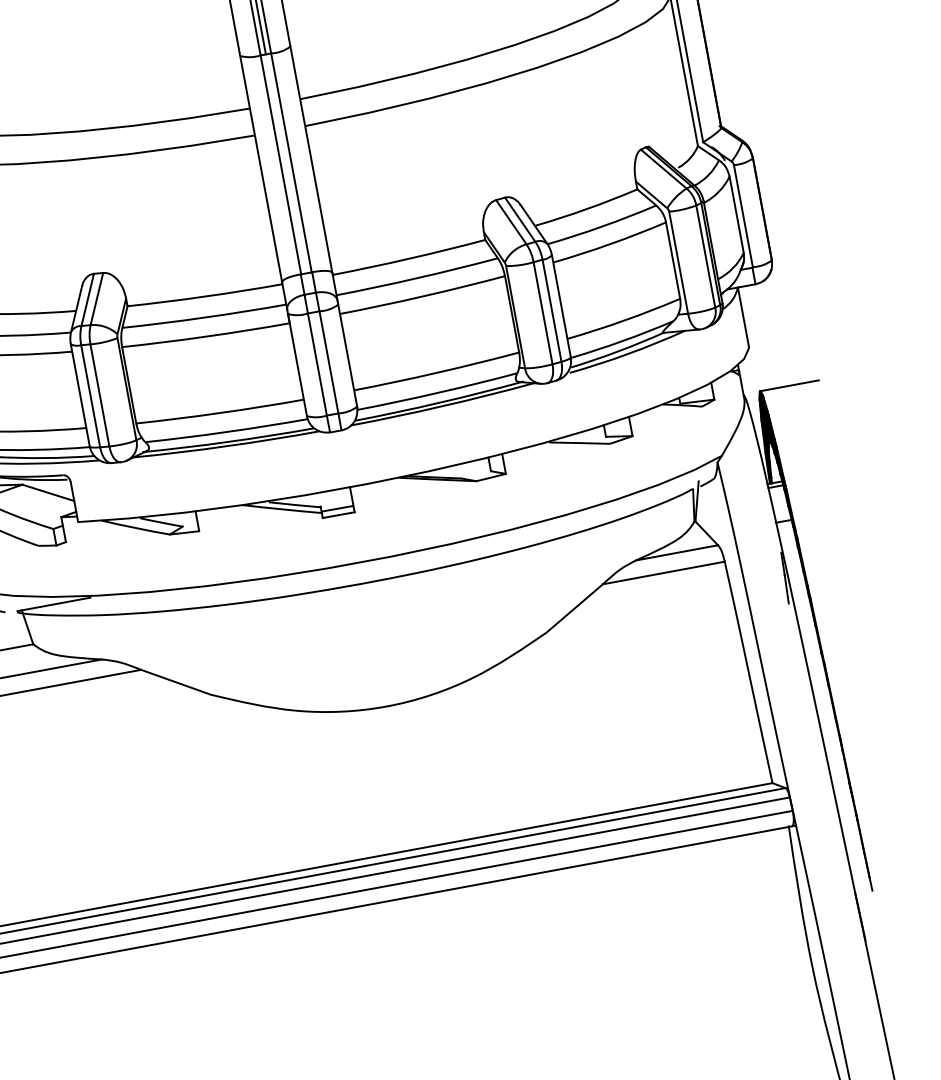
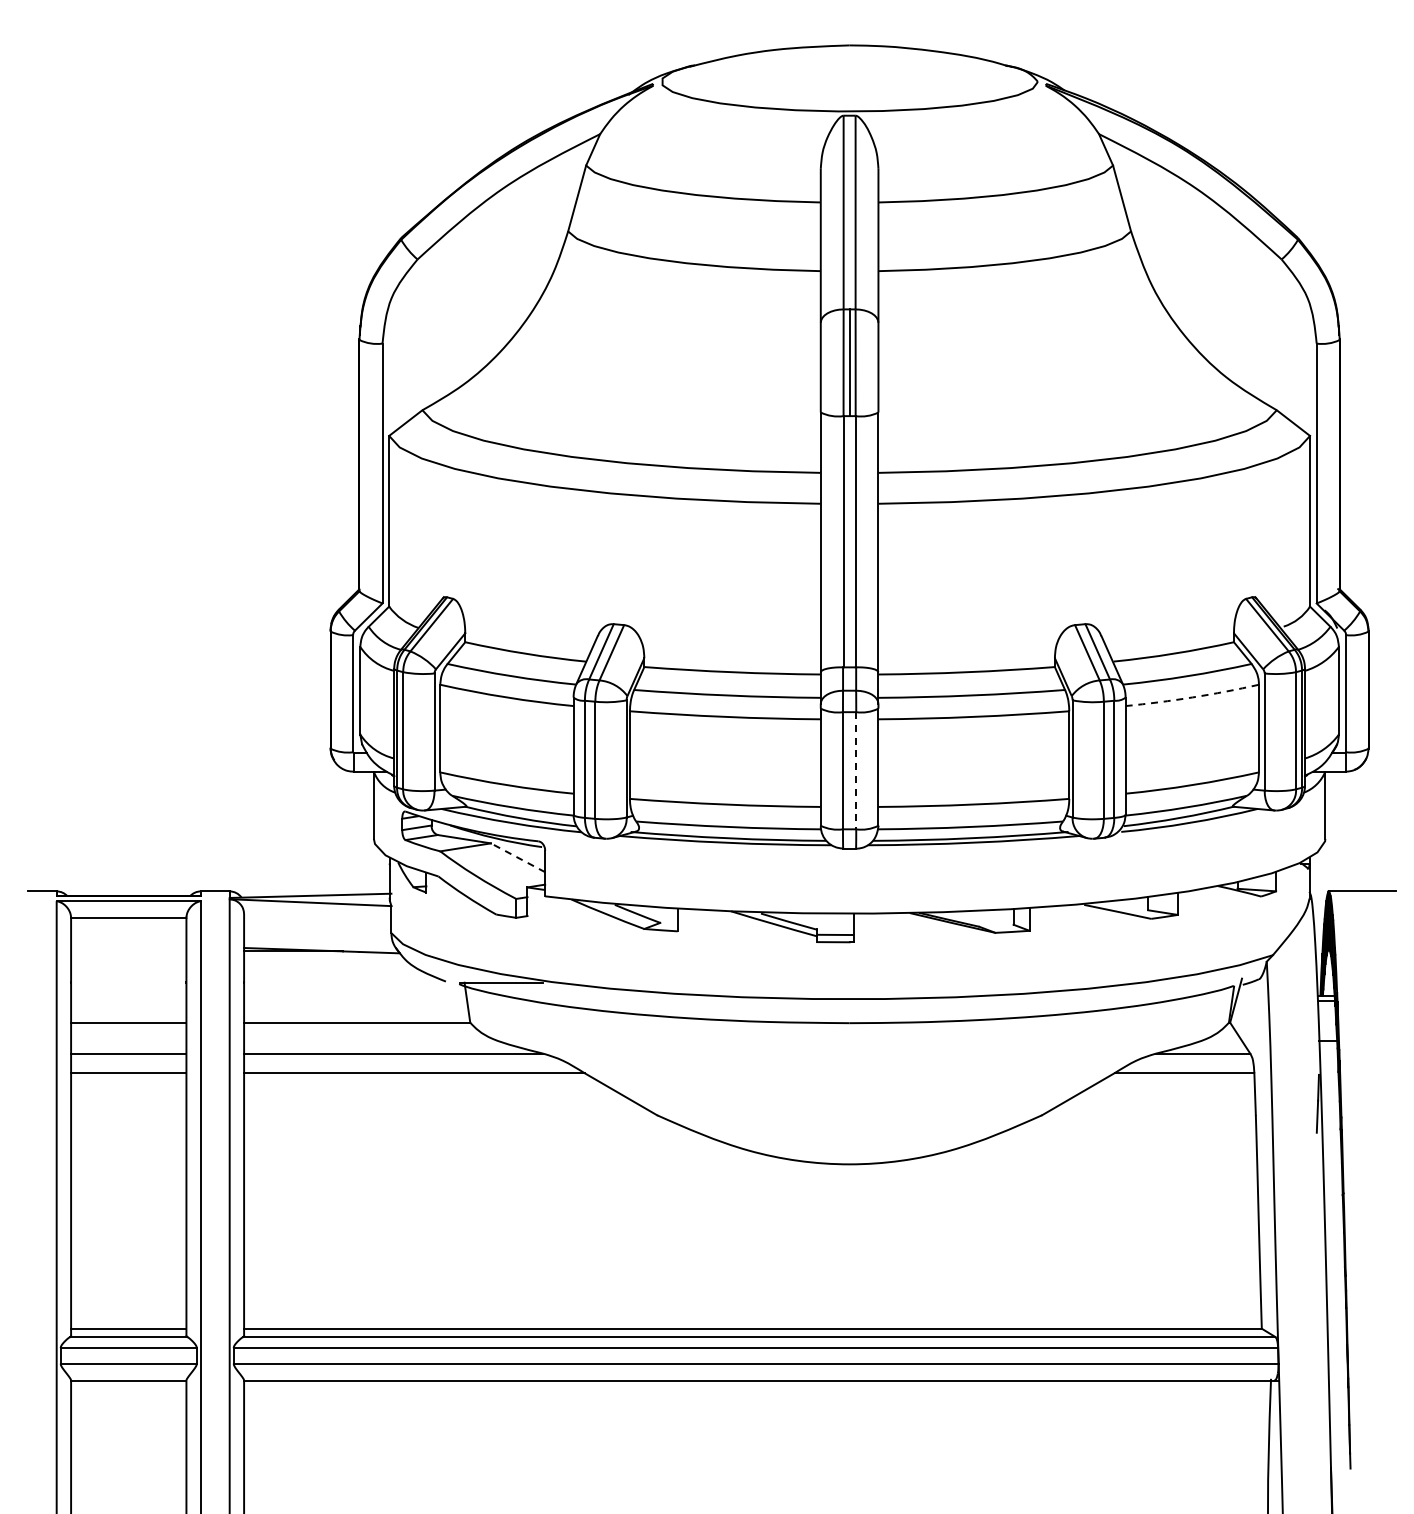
arc: (610, 244) -> (1192, 697), solid -> dashed
line: (329, 362) -> (856, 770), solid -> dashed
line: (48, 492) -> (518, 857), solid -> dashed

